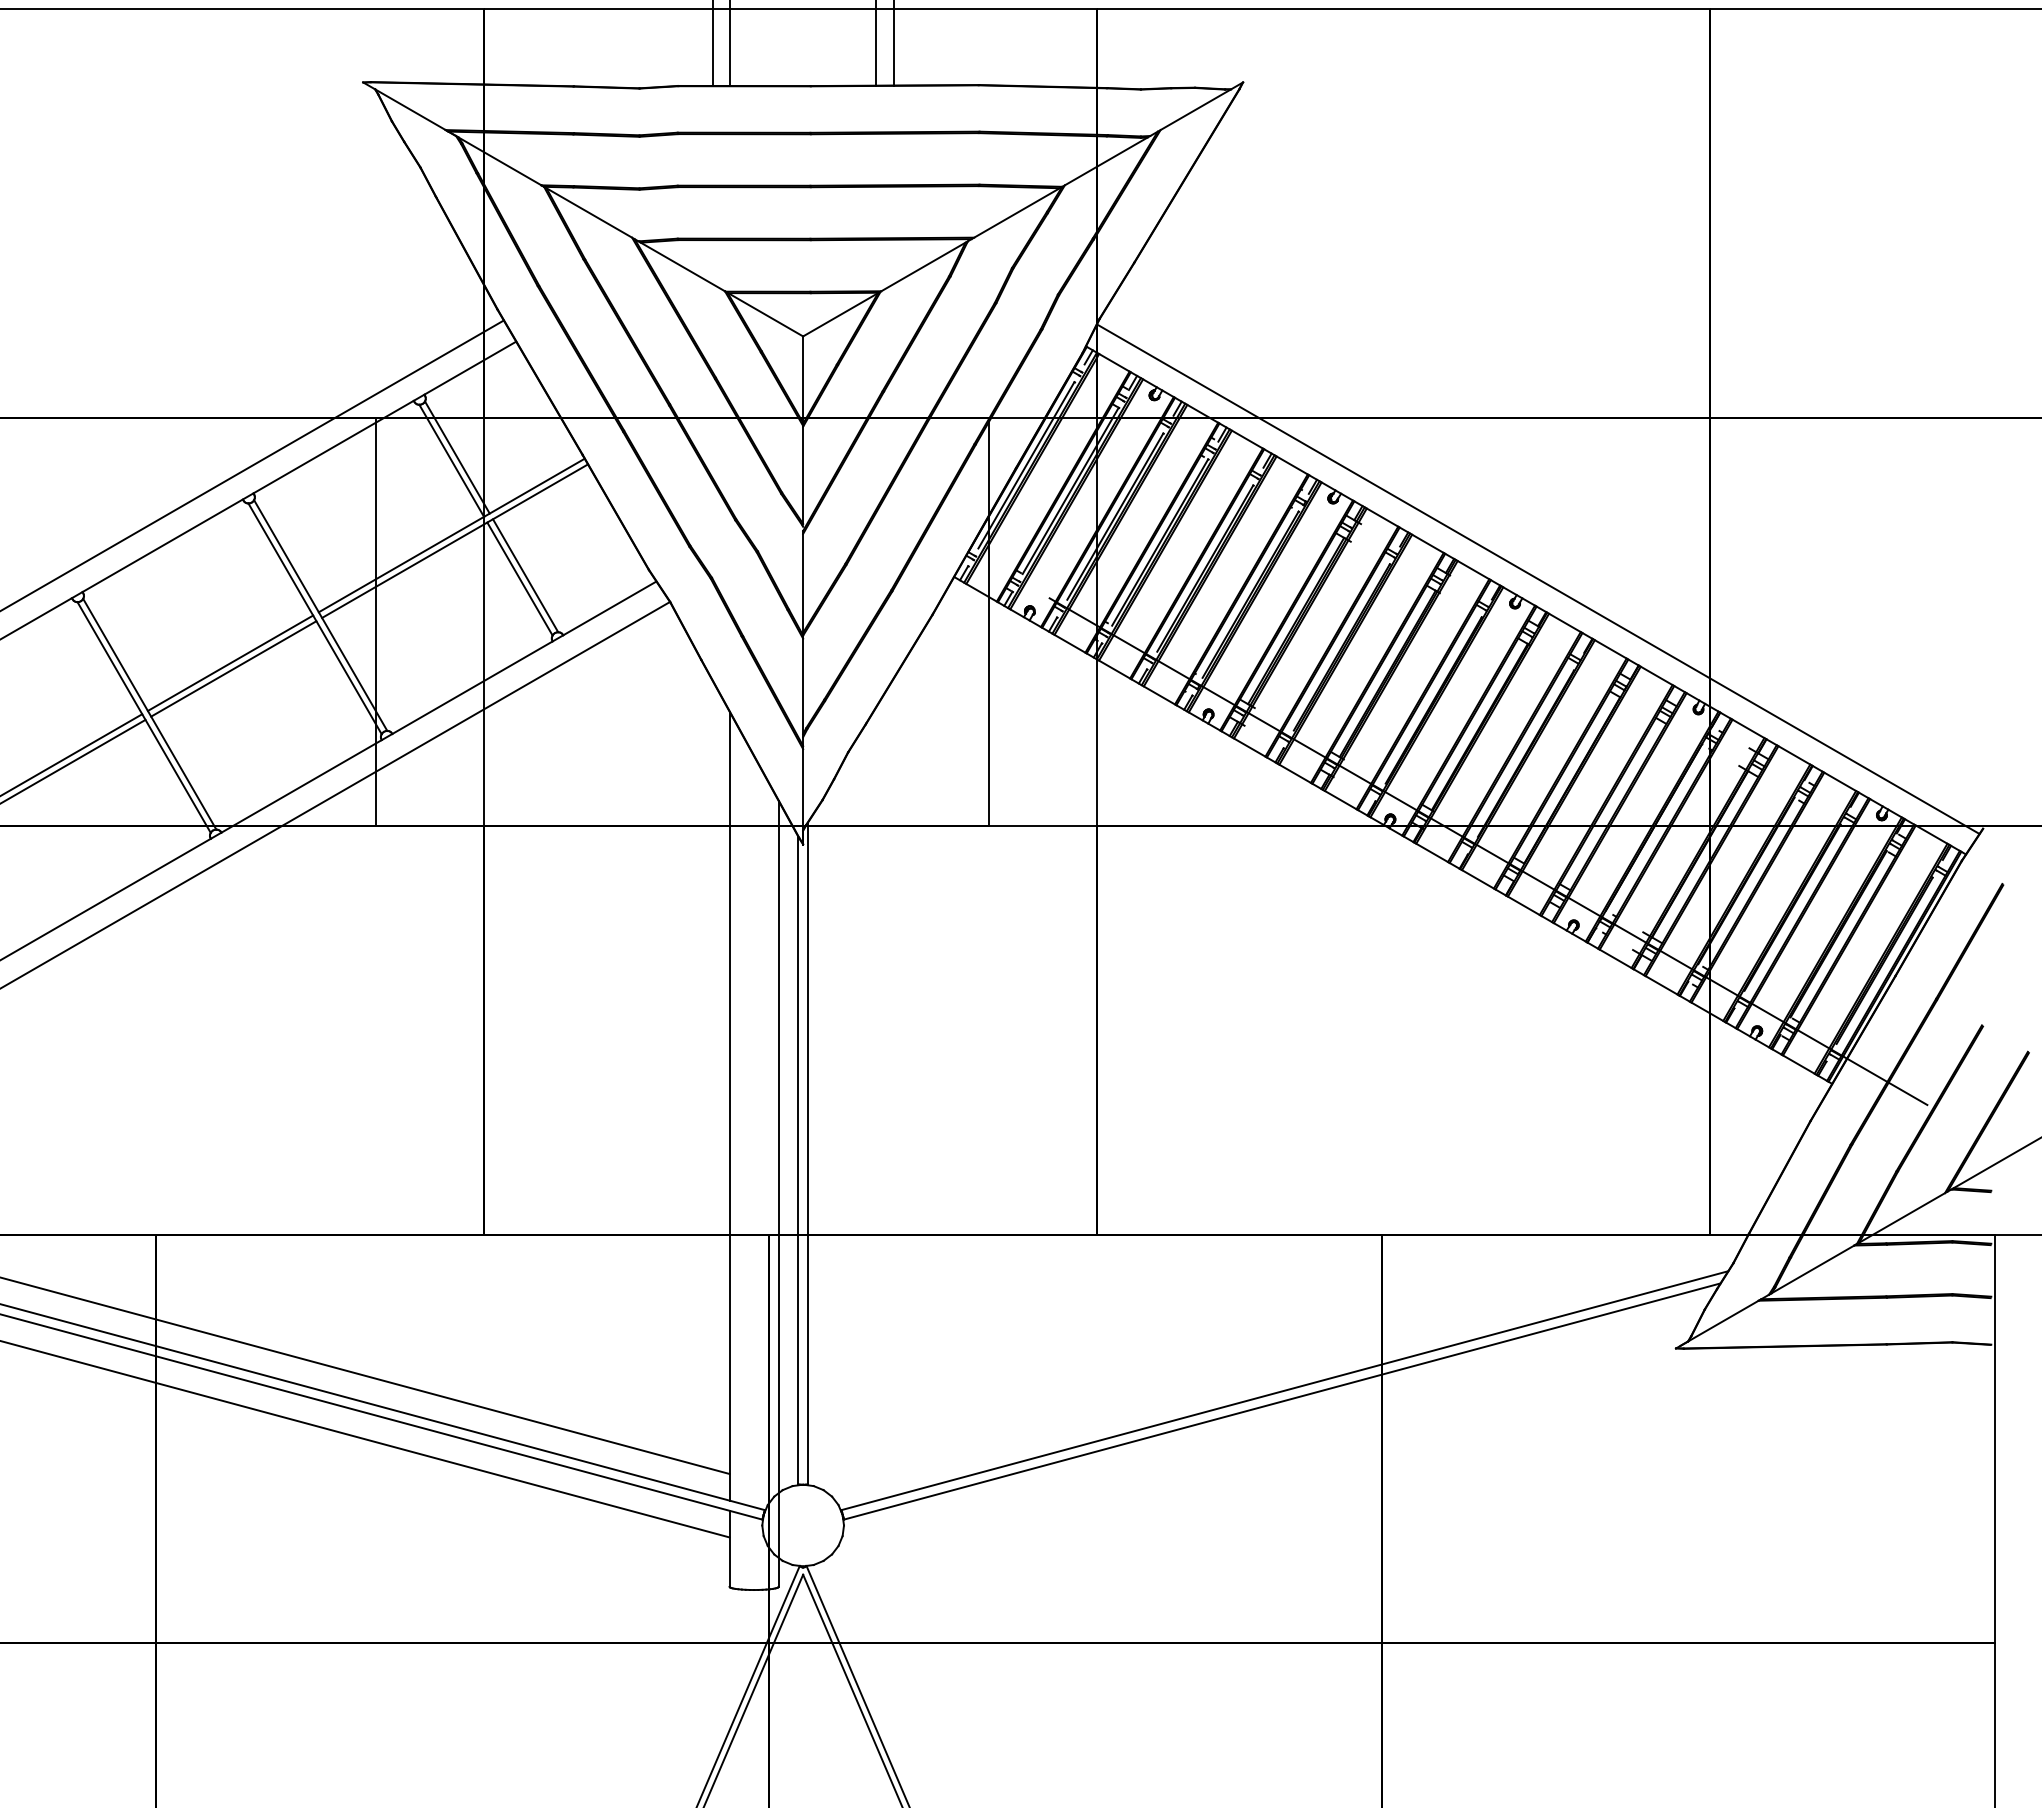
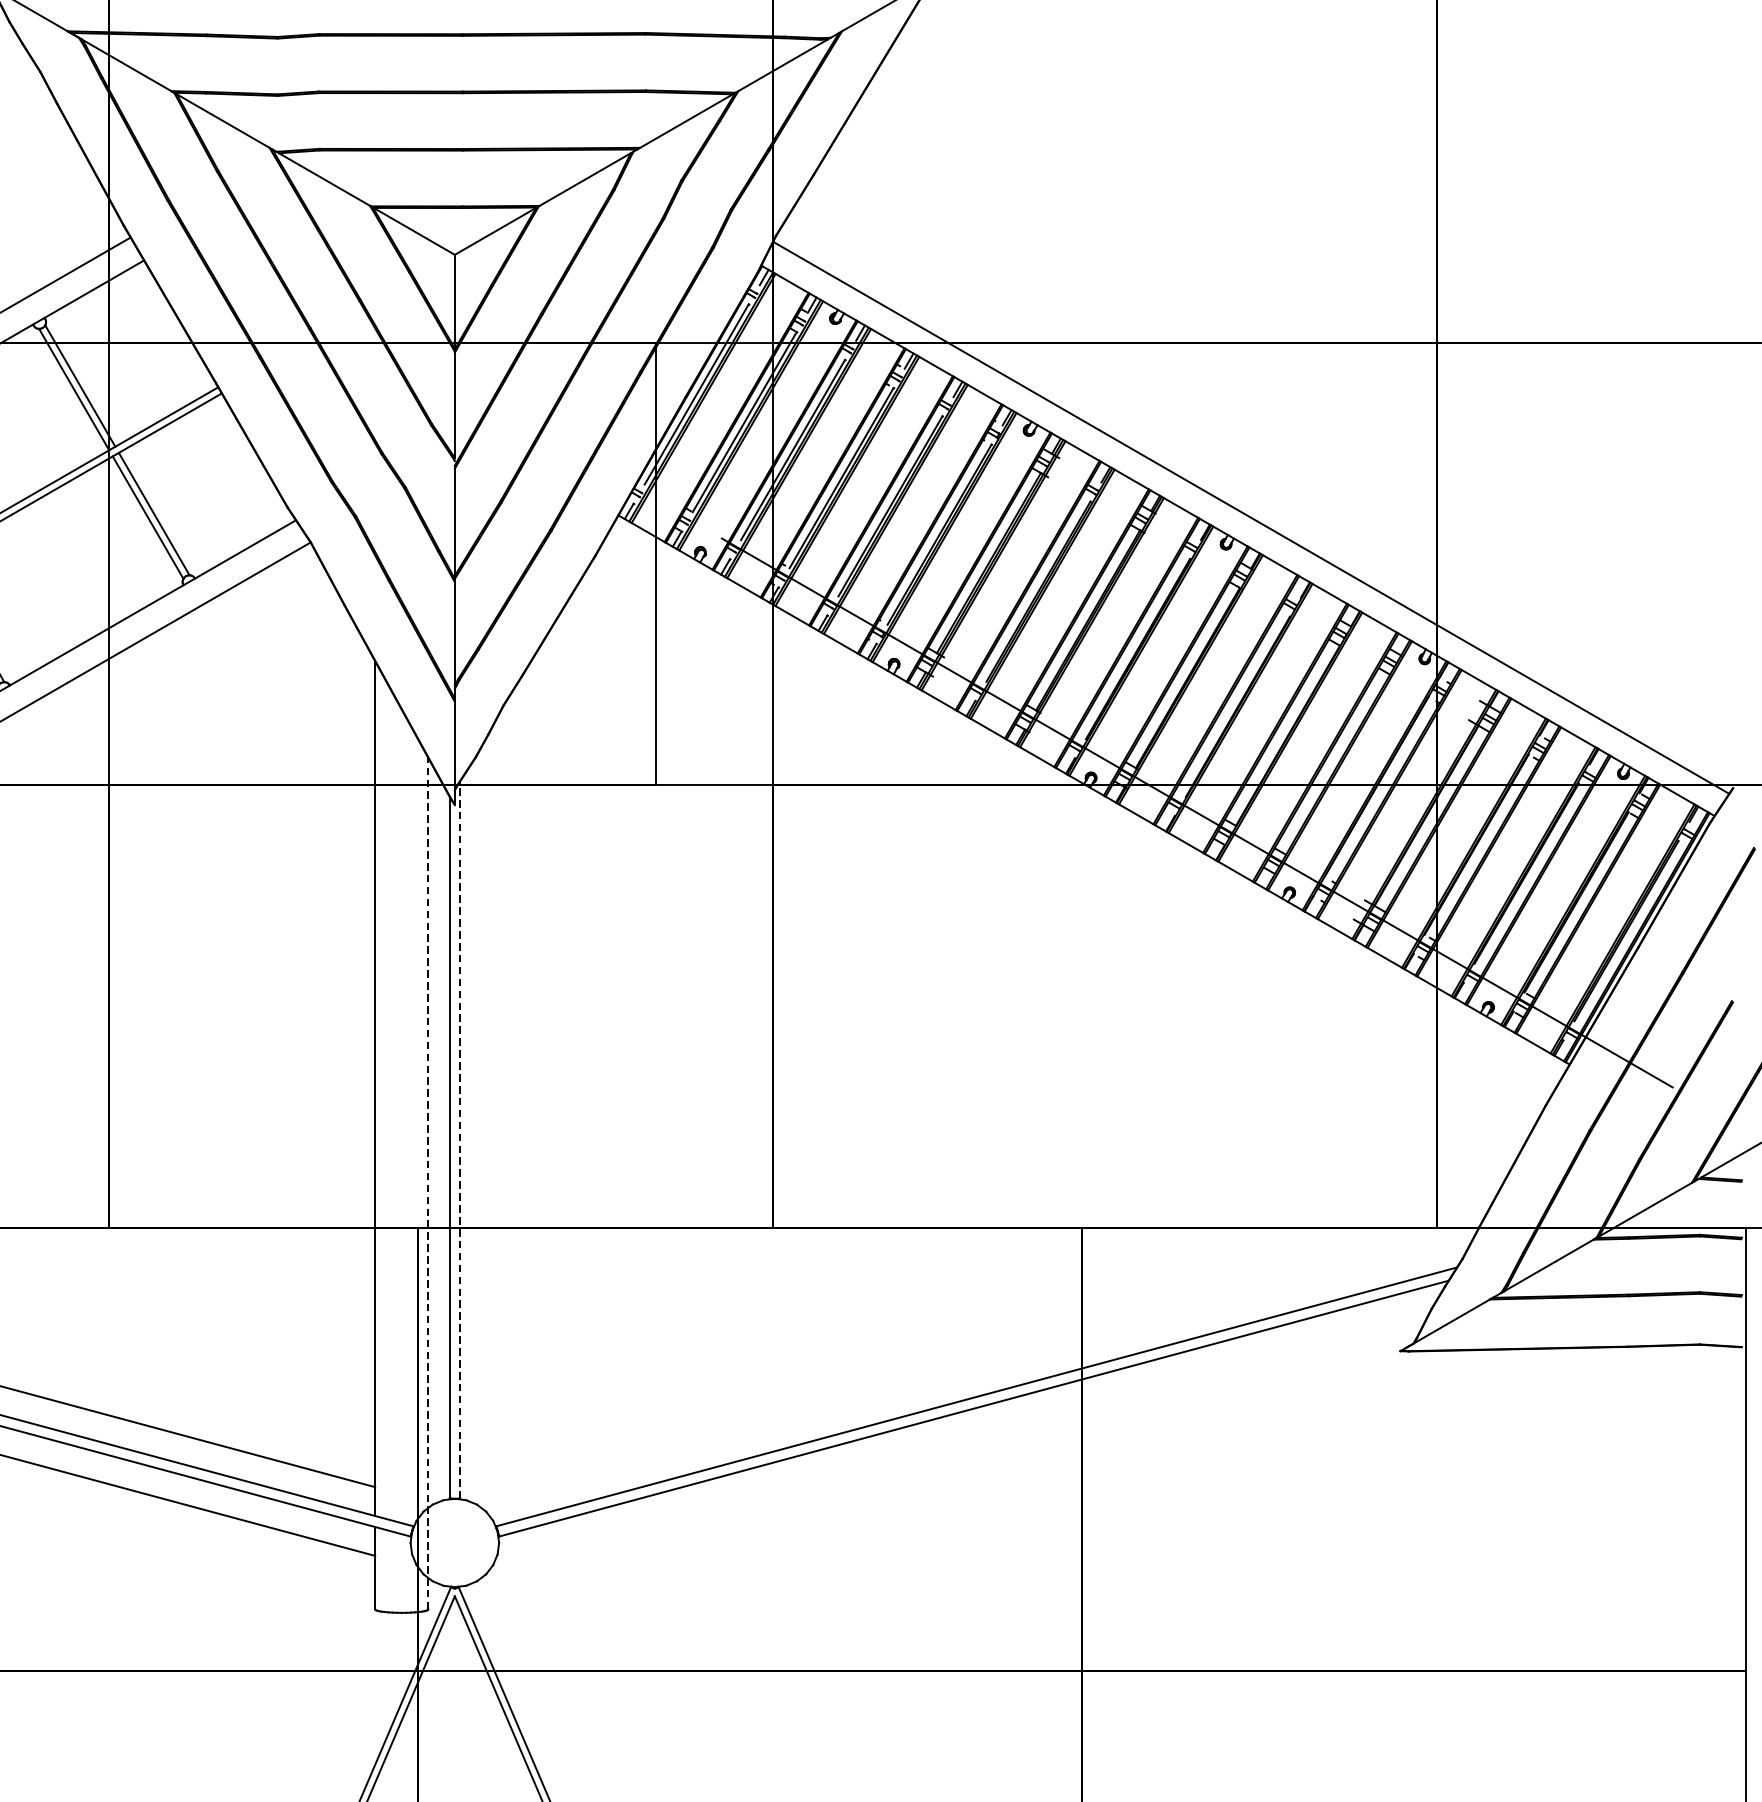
line: (808, 1153) -> (460, 1139), solid -> dashed
line: (778, 1193) -> (428, 1183), solid -> dashed

